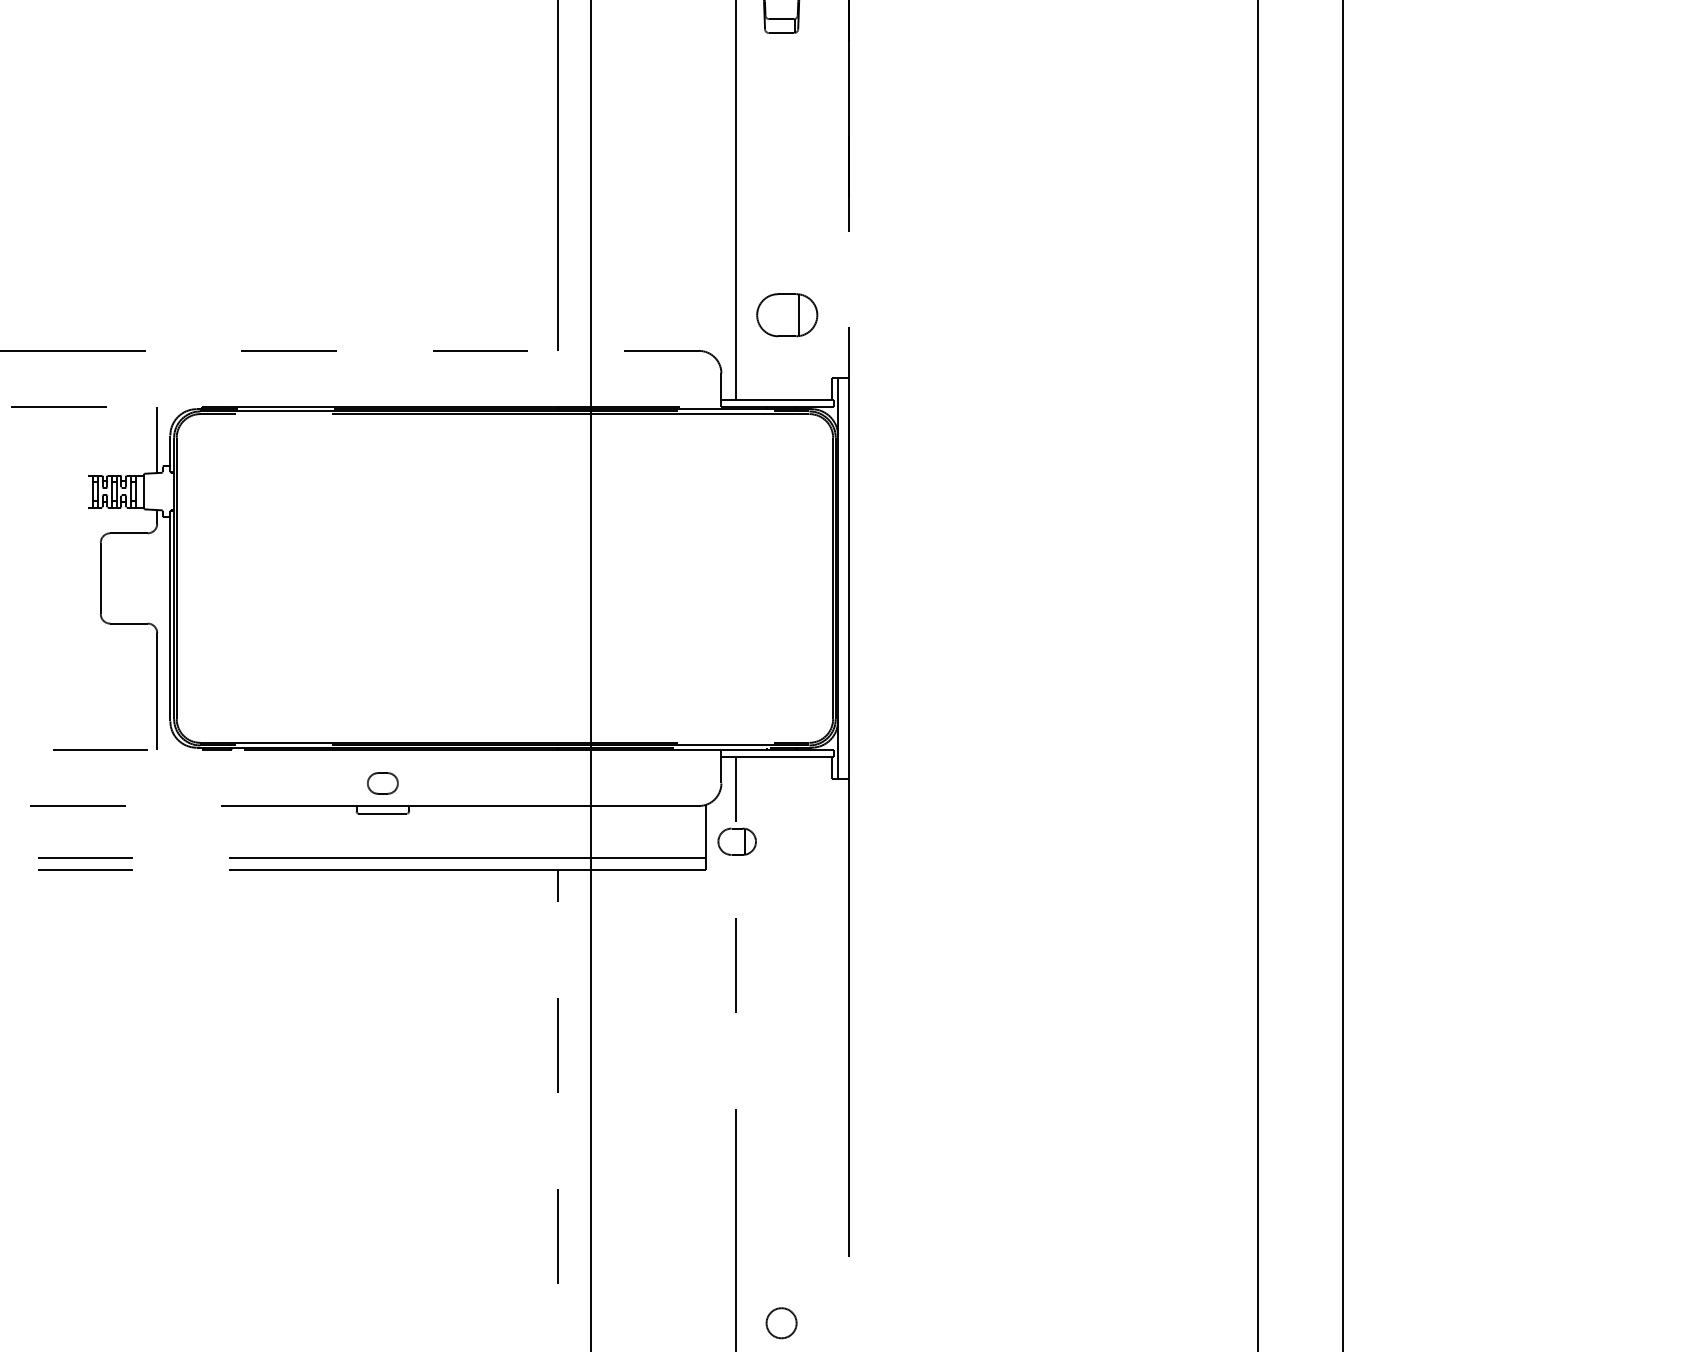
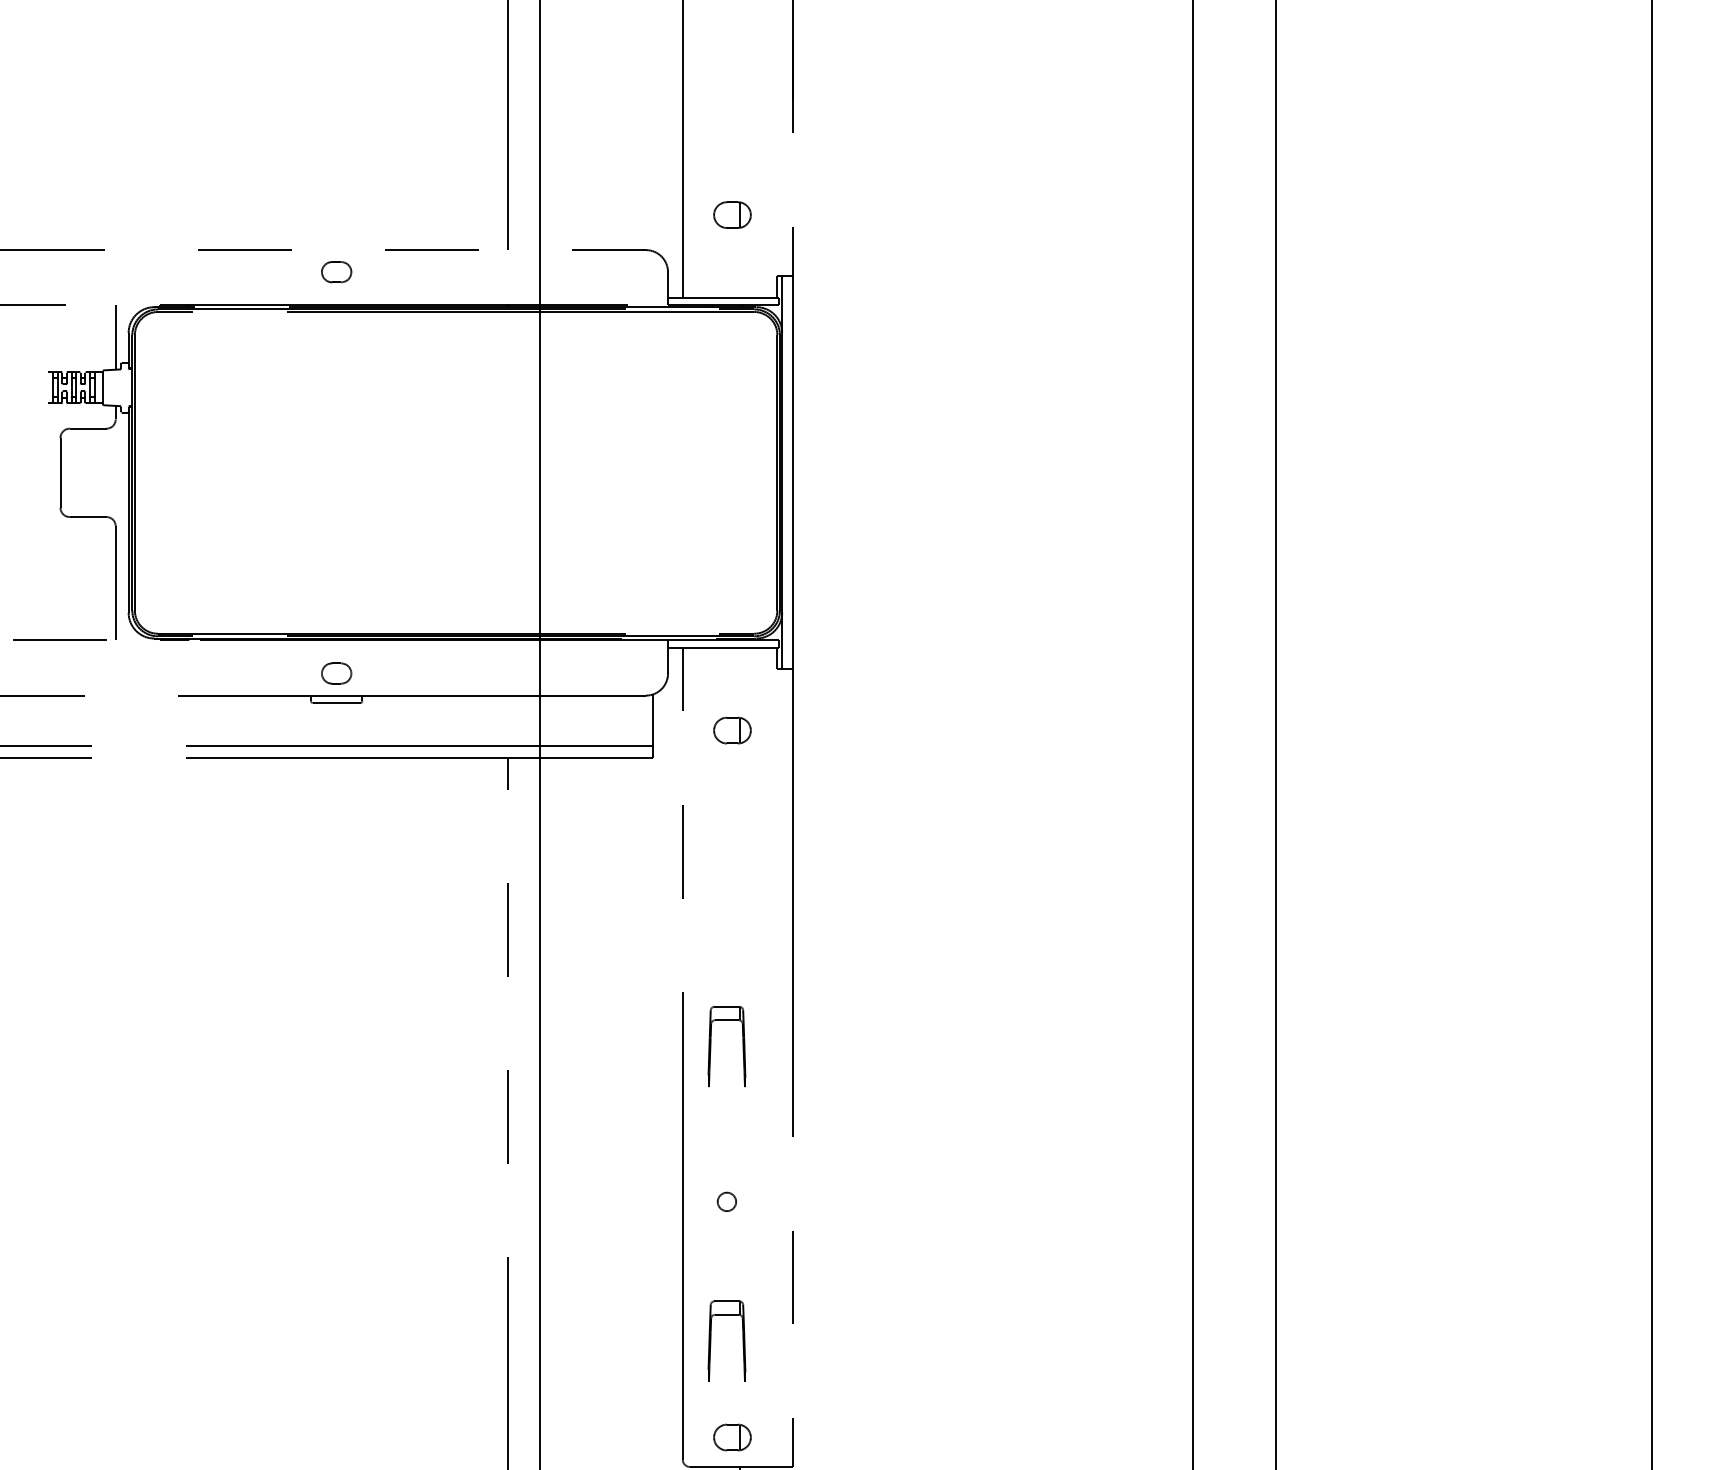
part: (787, 314) -> (732, 214), size x0.62
part: (382, 373) -> (336, 272), added
part: (737, 841) -> (732, 730), moved
part: (765, 1164) -> (711, 1046), added
circle: (781, 1322) -> (726, 1201), size x0.62

